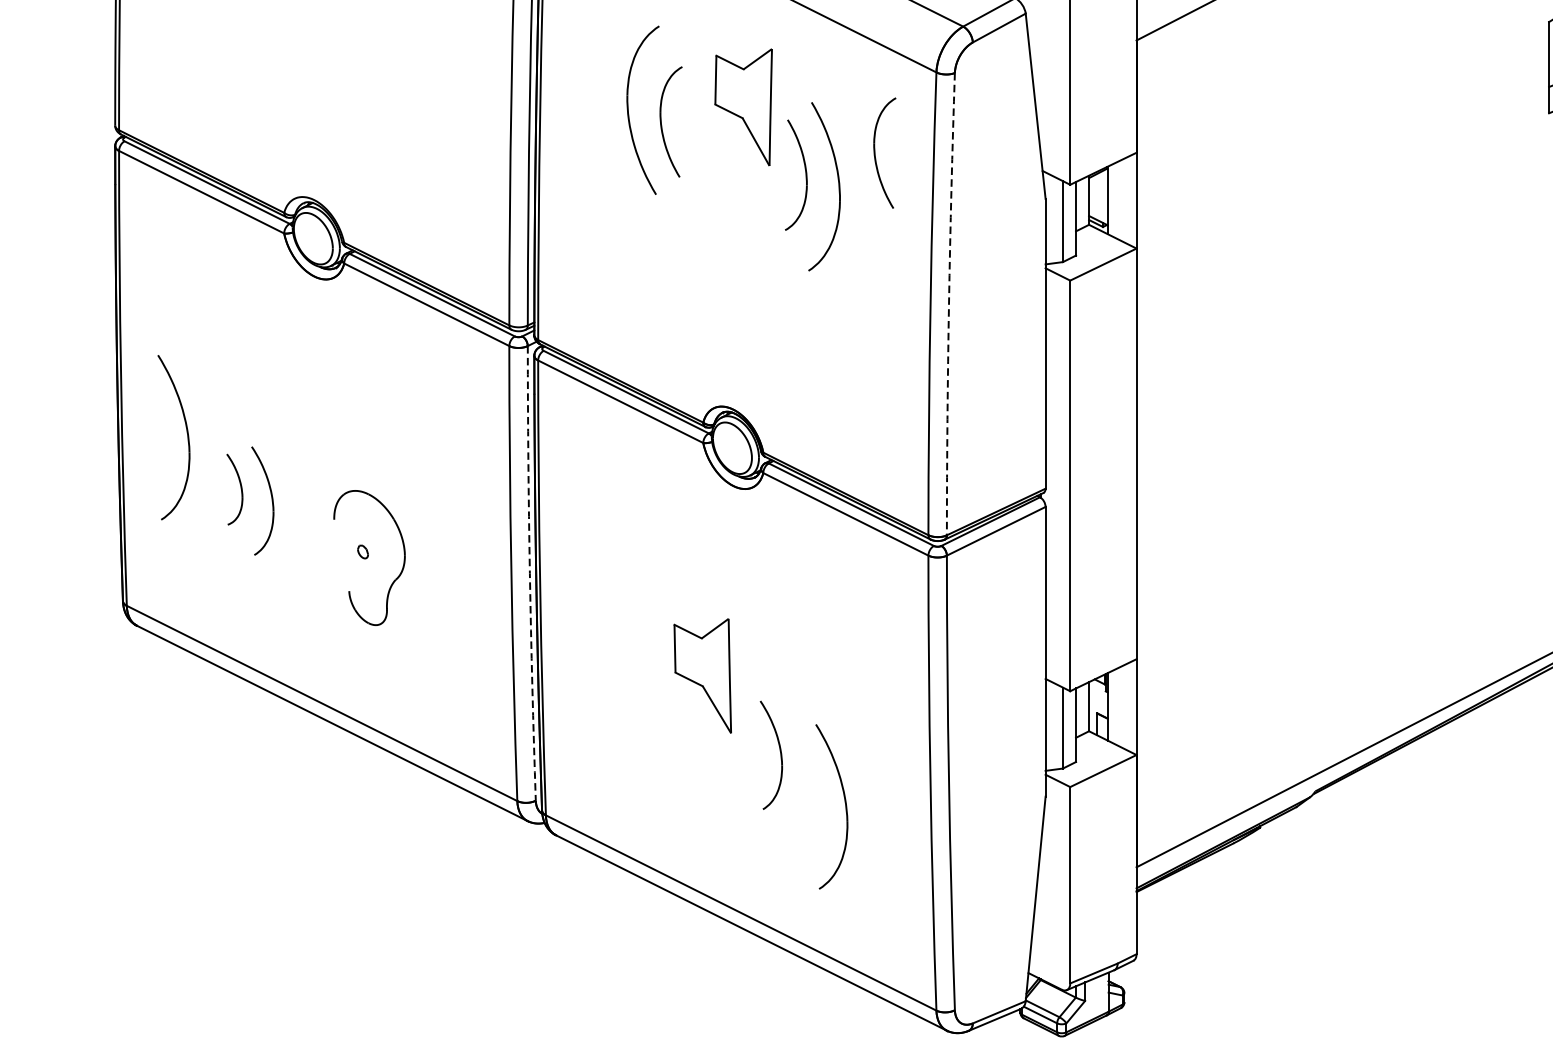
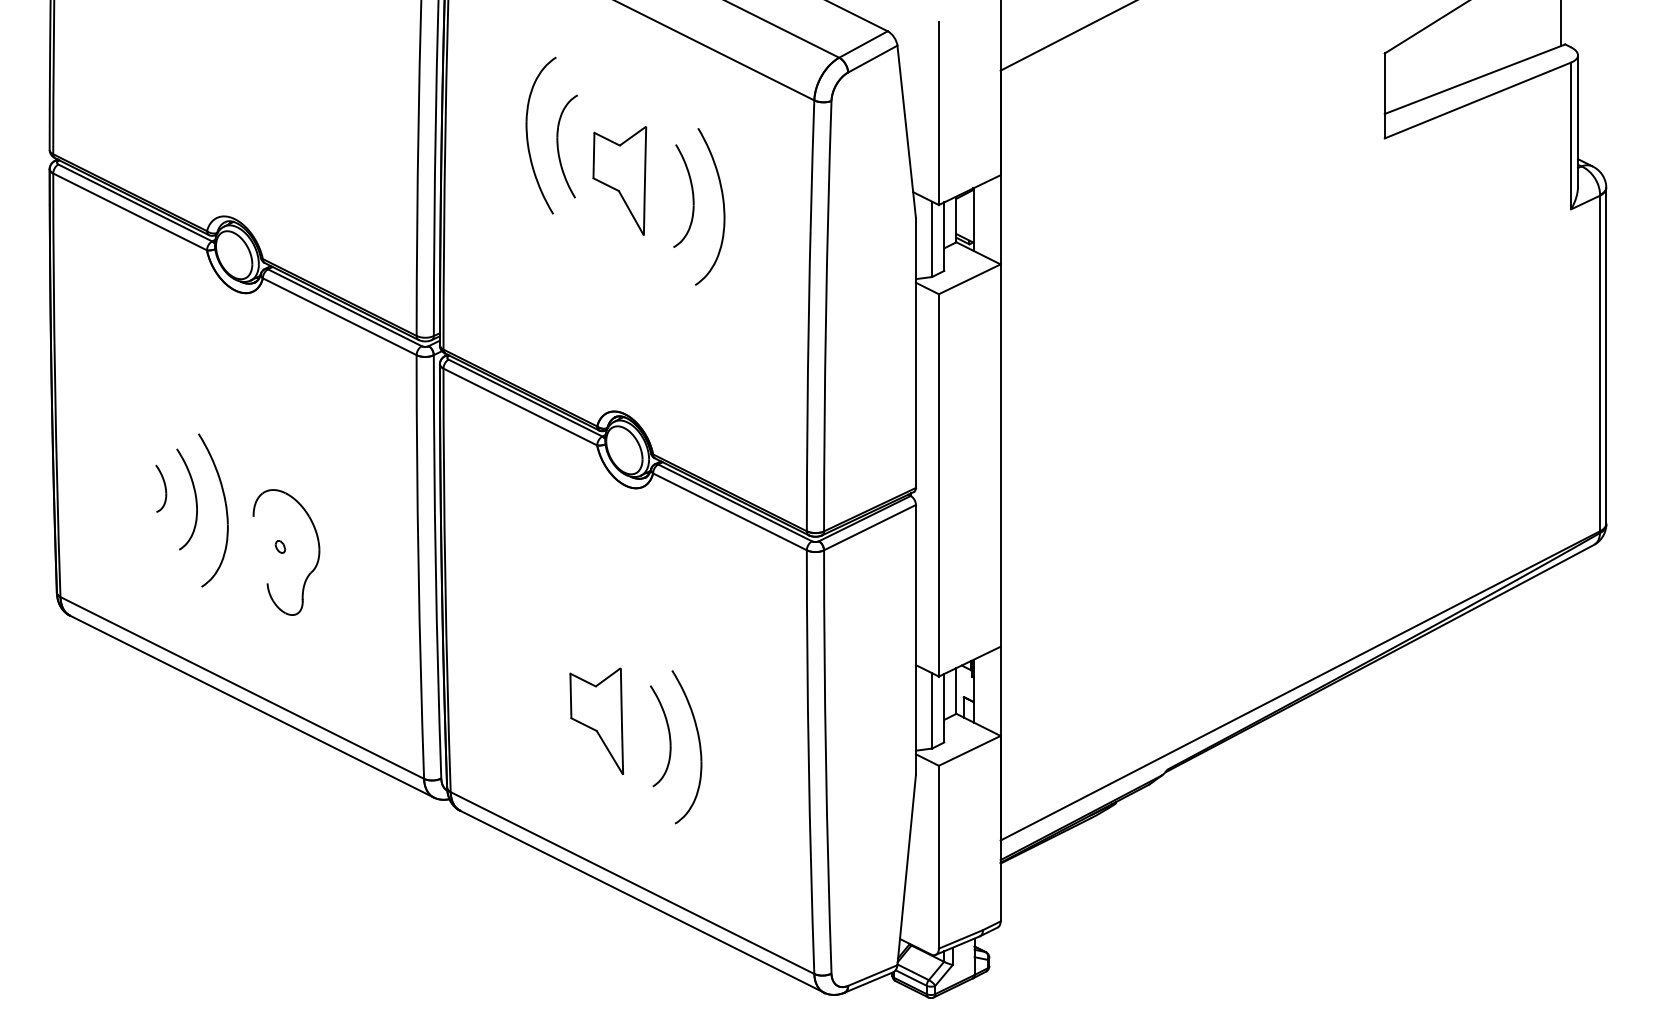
part: (743, 106) -> (619, 180), moved
part: (875, 153) -> (757, 175), removed
arc: (949, 304) -> (826, 316), dashed -> solid
part: (186, 437) -> (225, 510), moved
part: (235, 489) -> (161, 488), size x0.71
arc: (529, 573) -> (435, 566), dashed -> solid
part: (702, 675) -> (596, 720), moved
part: (844, 801) -> (698, 742), moved

